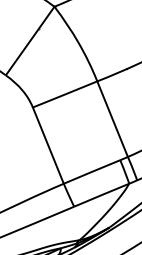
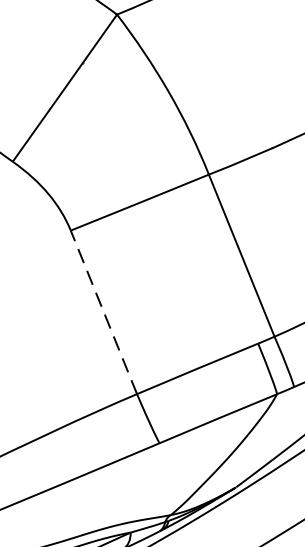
line: (48, 145) -> (104, 312), solid -> dashed

